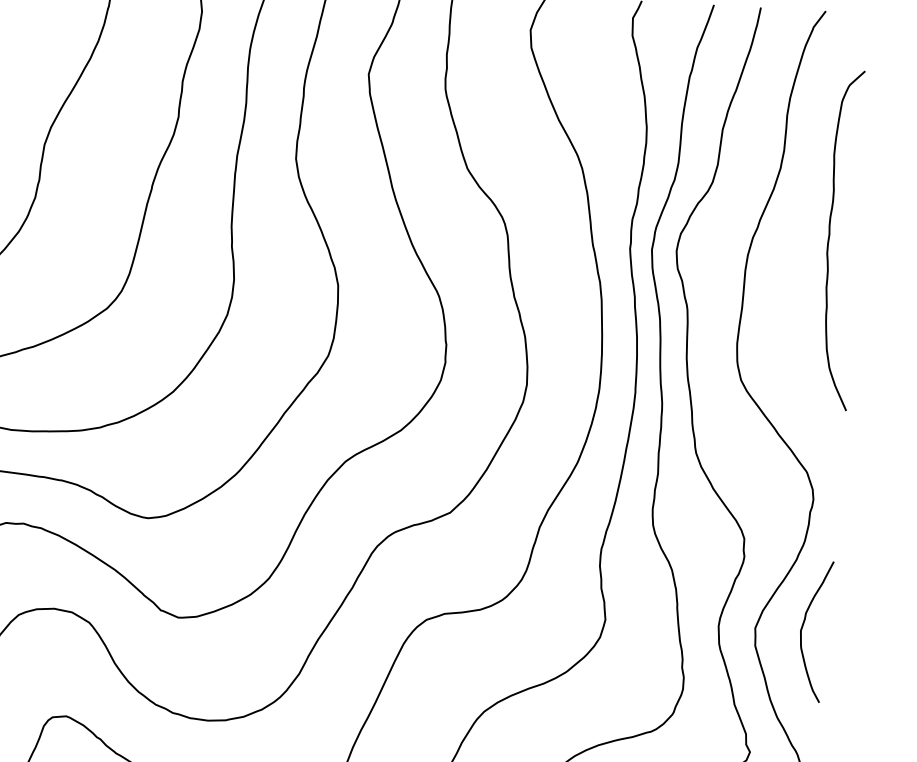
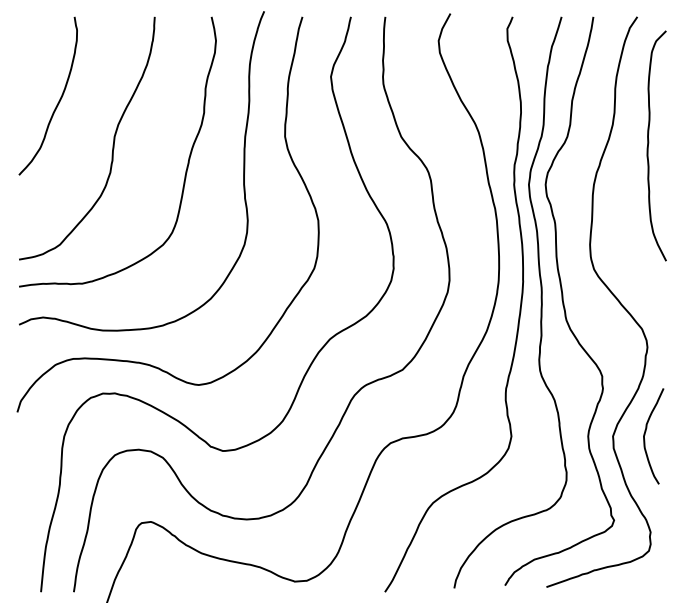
curve: (831, 235) -> (649, 143), moved

